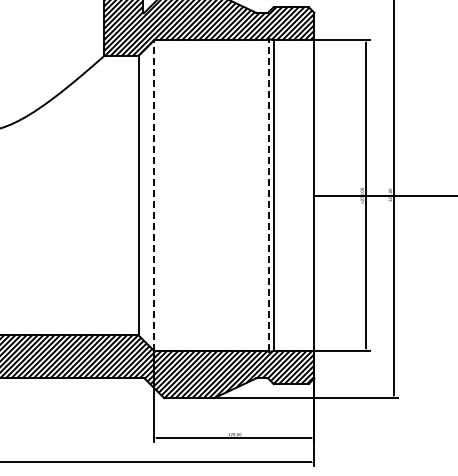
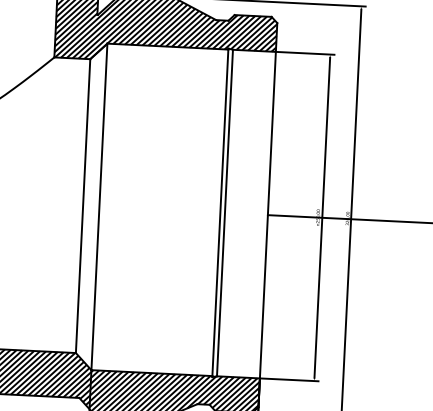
line: (154, 195) -> (99, 206), dashed -> solid
line: (269, 195) -> (220, 212), dashed -> solid

